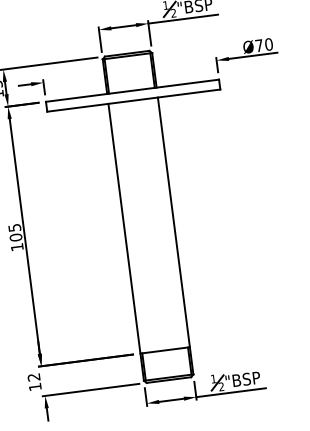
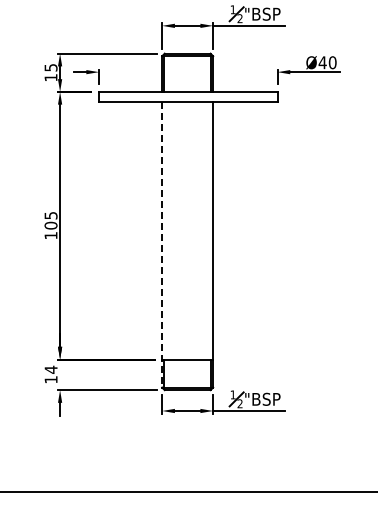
text: (259, 45) -> (322, 62), Ø70 -> Ø40
line: (126, 241) -> (162, 244), solid -> dashed
text: (33, 377) -> (50, 369), 12 -> 14

